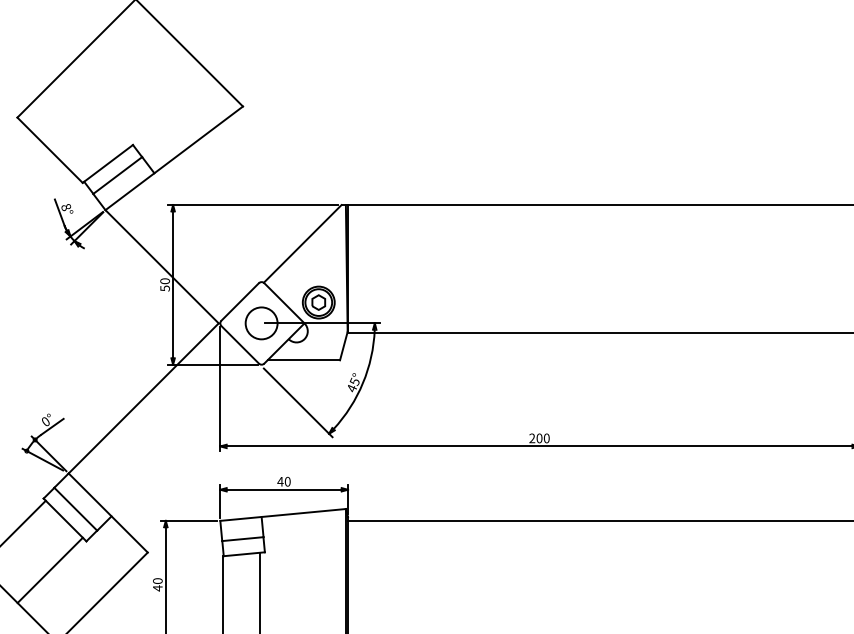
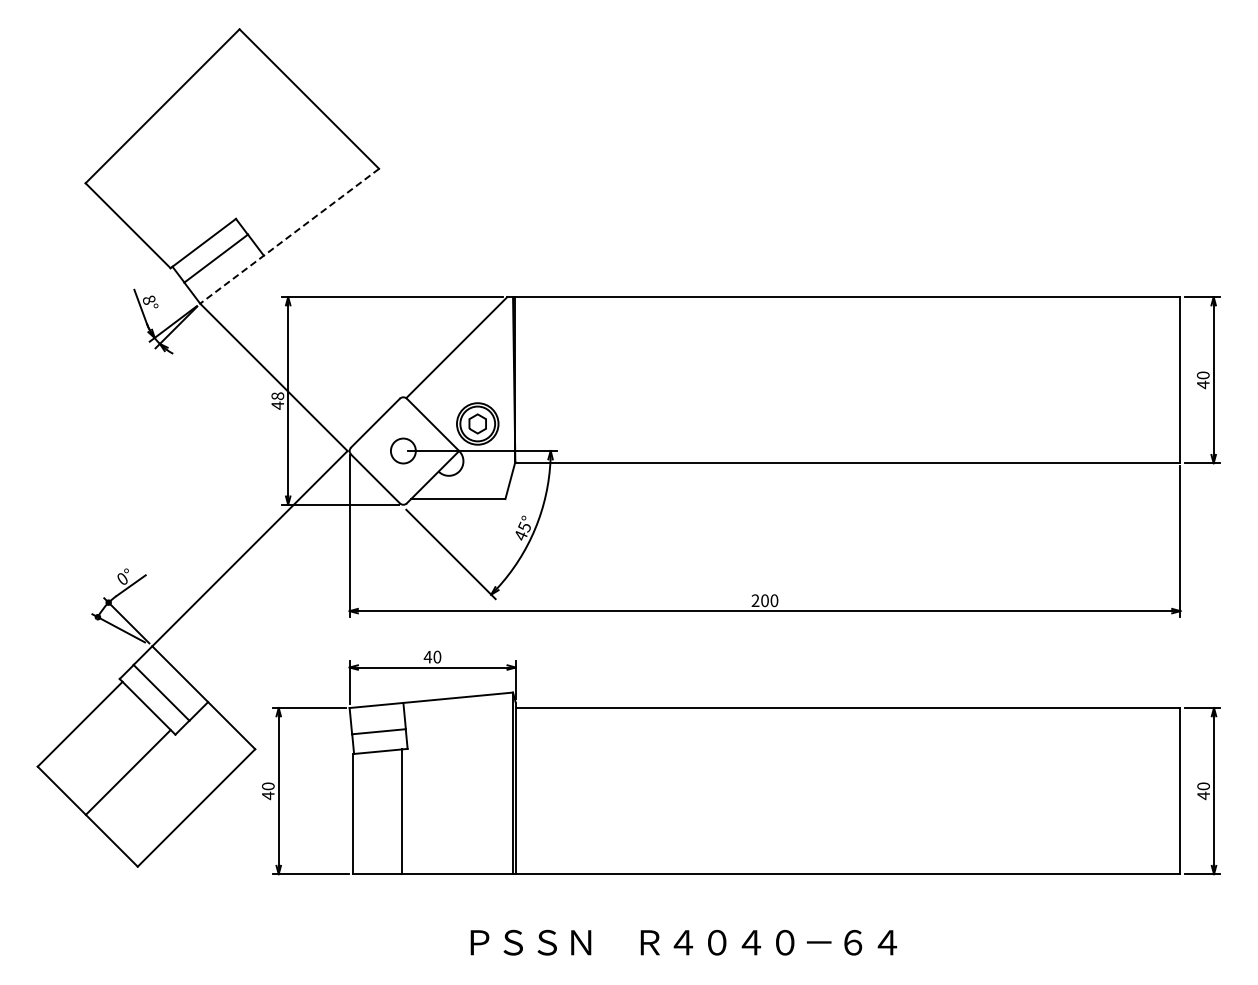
line: (174, 158) -> (289, 236), solid -> dashed
text: (164, 284) -> (277, 400), 50 -> 48
circle: (261, 322) -> (403, 450), size x0.6

